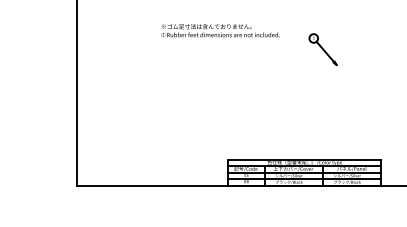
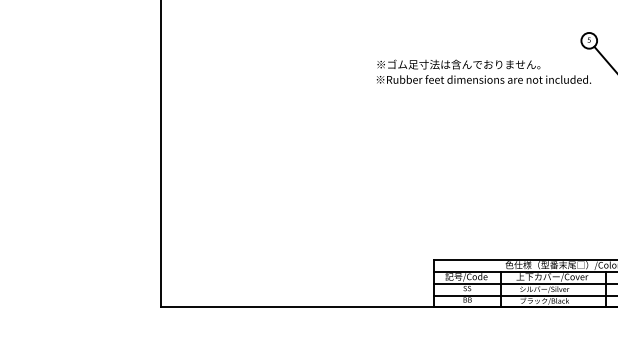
text: (220, 30) -> (483, 71), moved

